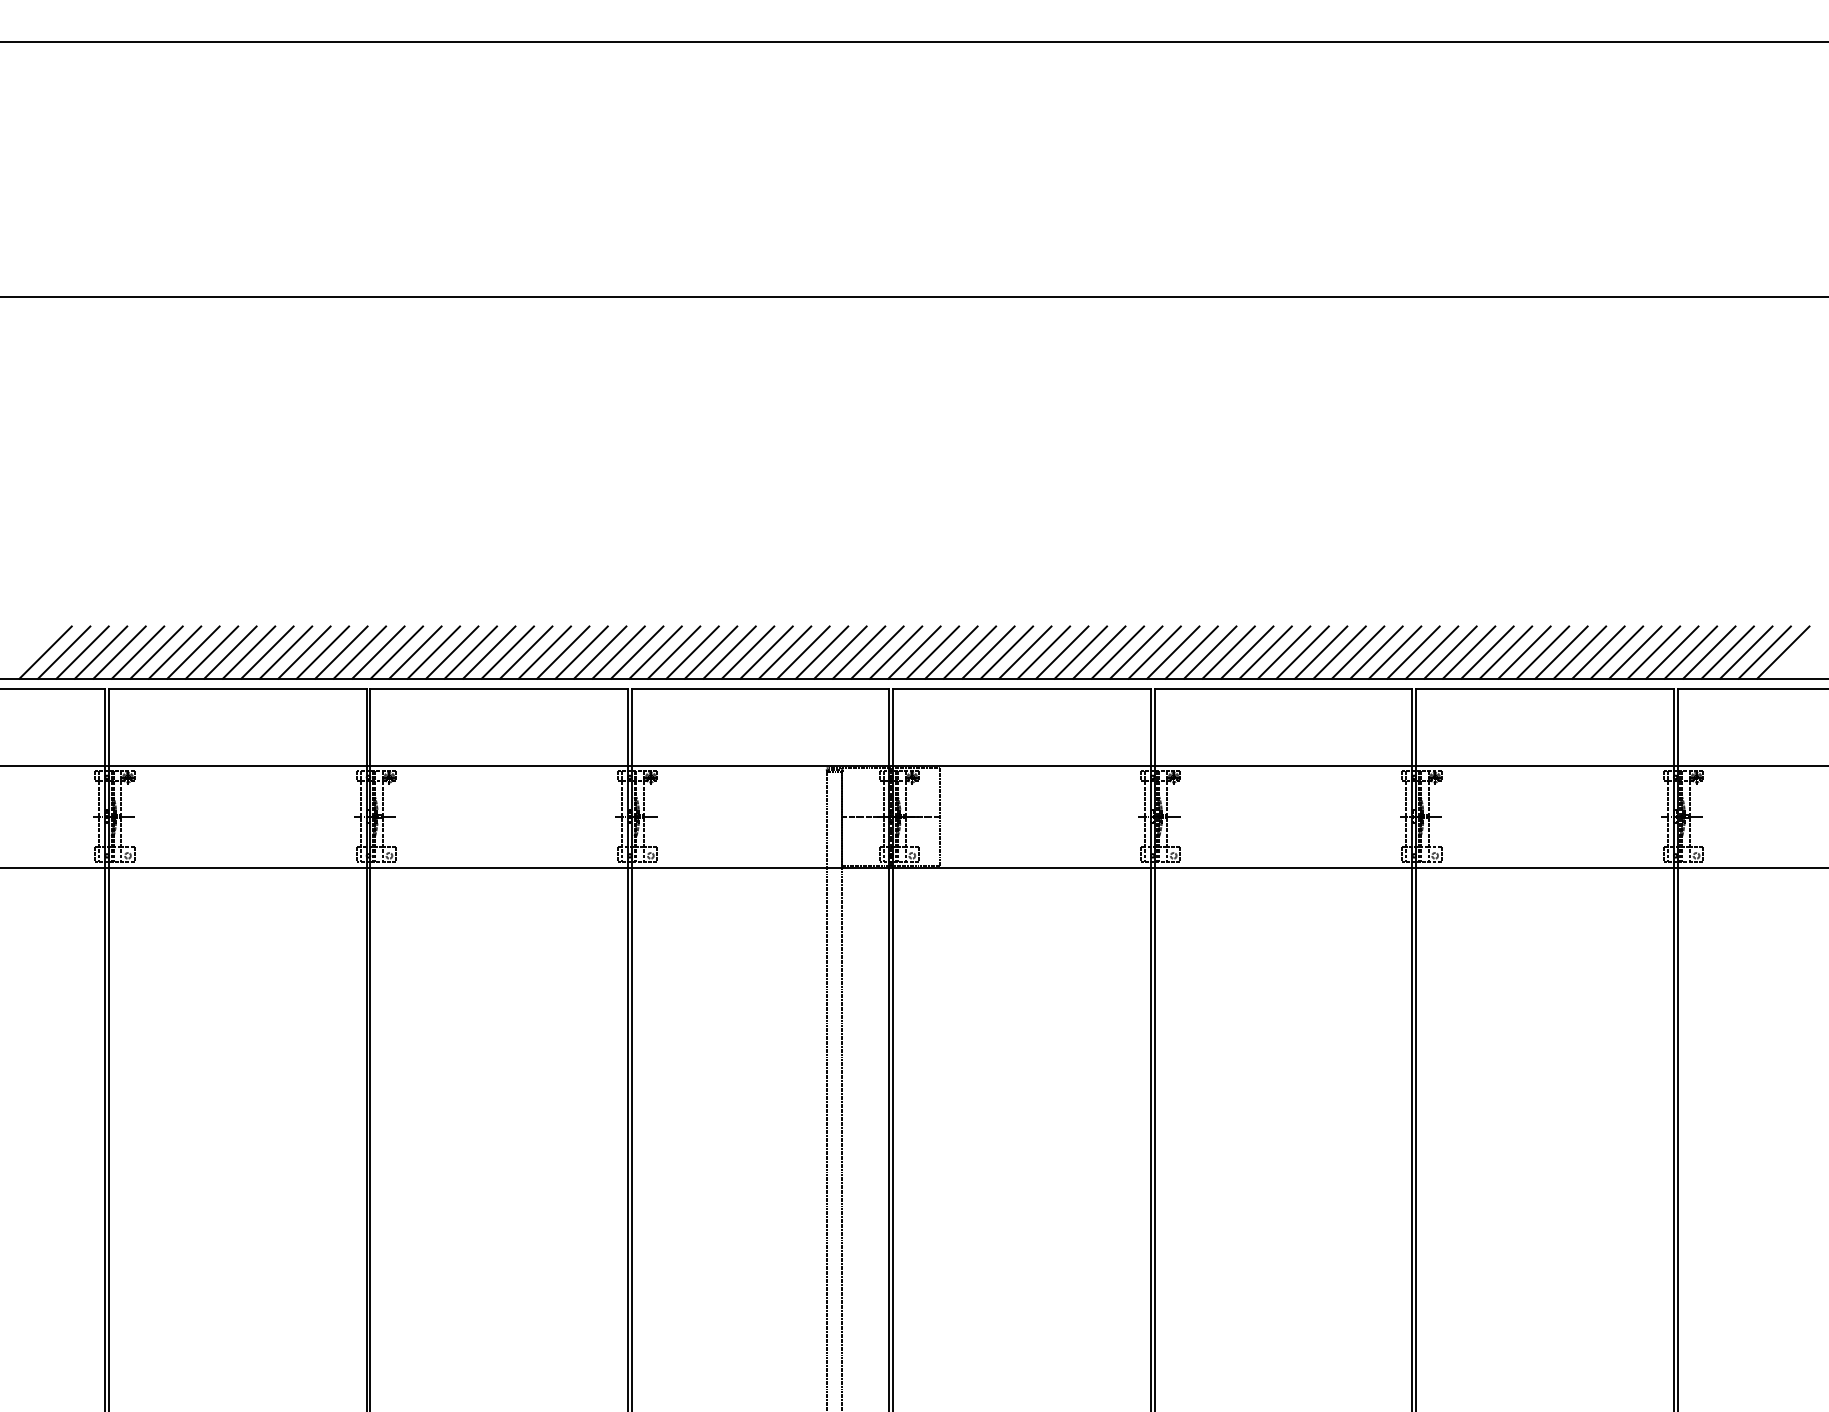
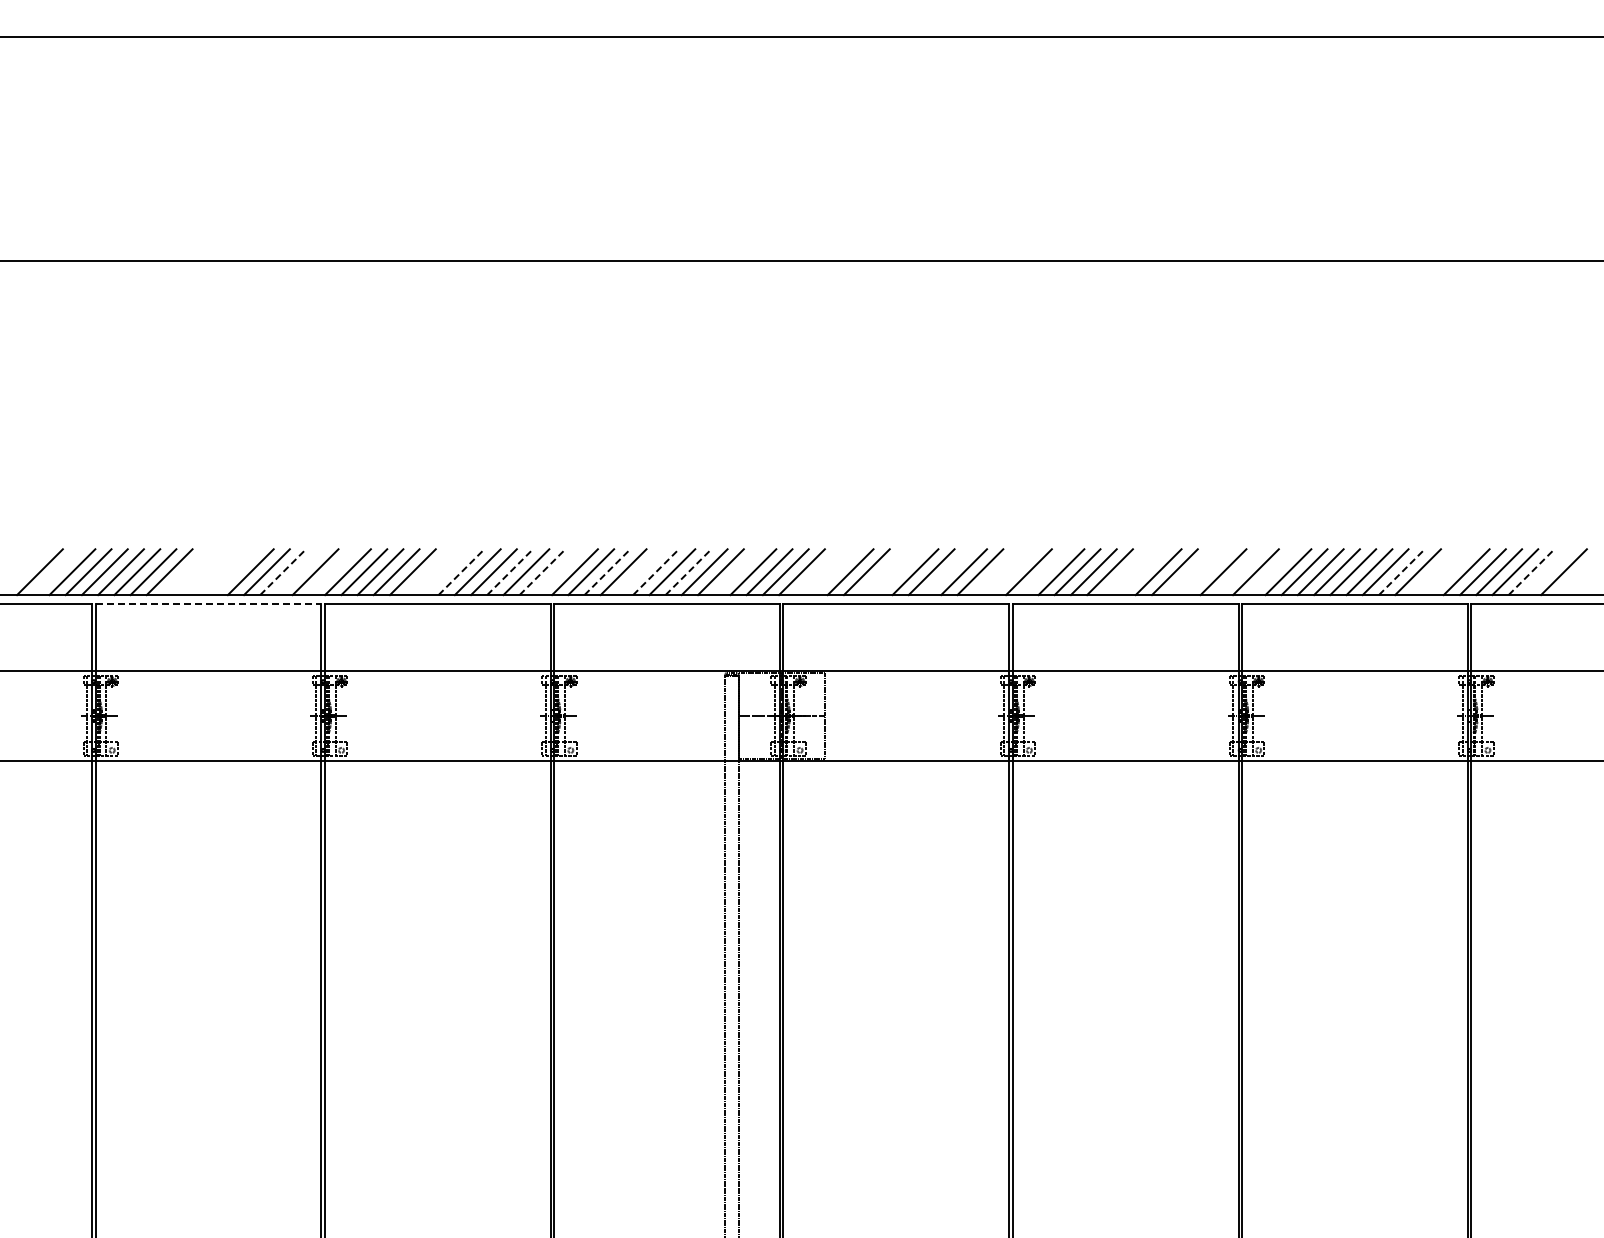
line: (323, 651) -> (283, 571), solid -> dashed
line: (526, 651) -> (461, 571), solid -> dashed
line: (582, 651) -> (510, 571), solid -> dashed
line: (618, 651) -> (542, 571), solid -> dashed
line: (692, 651) -> (607, 571), solid -> dashed
line: (748, 651) -> (656, 571), solid -> dashed
line: (785, 651) -> (688, 571), solid -> dashed
line: (1599, 651) -> (1402, 571), solid -> dashed
line: (1746, 651) -> (1531, 571), solid -> dashed
line: (64, 652) -> (56, 572), removed
line: (211, 652) -> (185, 572), removed
line: (230, 652) -> (202, 572), removed
line: (249, 652) -> (218, 572), removed
line: (267, 652) -> (234, 572), removed
line: (341, 652) -> (299, 572), removed
line: (378, 652) -> (331, 572), removed
line: (489, 652) -> (429, 572), removed
line: (508, 652) -> (445, 572), removed
line: (636, 652) -> (558, 572), removed
line: (729, 652) -> (639, 572), removed
line: (840, 652) -> (737, 572), removed
line: (933, 652) -> (818, 572), removed
line: (951, 652) -> (834, 572), removed
line: (1006, 652) -> (882, 572), removed
line: (1025, 652) -> (899, 572), removed
line: (1080, 652) -> (947, 572), removed
line: (1136, 652) -> (996, 572), removed
line: (1154, 652) -> (1012, 572), removed
line: (1192, 652) -> (1045, 572), removed
line: (1284, 652) -> (1126, 572), removed
line: (1302, 652) -> (1142, 572), removed
line: (1358, 652) -> (1191, 572), removed
line: (1376, 652) -> (1207, 572), removed
line: (1413, 652) -> (1239, 572), removed
line: (1450, 652) -> (1272, 572), removed
line: (1635, 652) -> (1434, 572), removed
line: (1653, 652) -> (1450, 572), removed
line: (1764, 652) -> (1547, 572), removed
line: (237, 689) -> (208, 604), solid -> dashed

